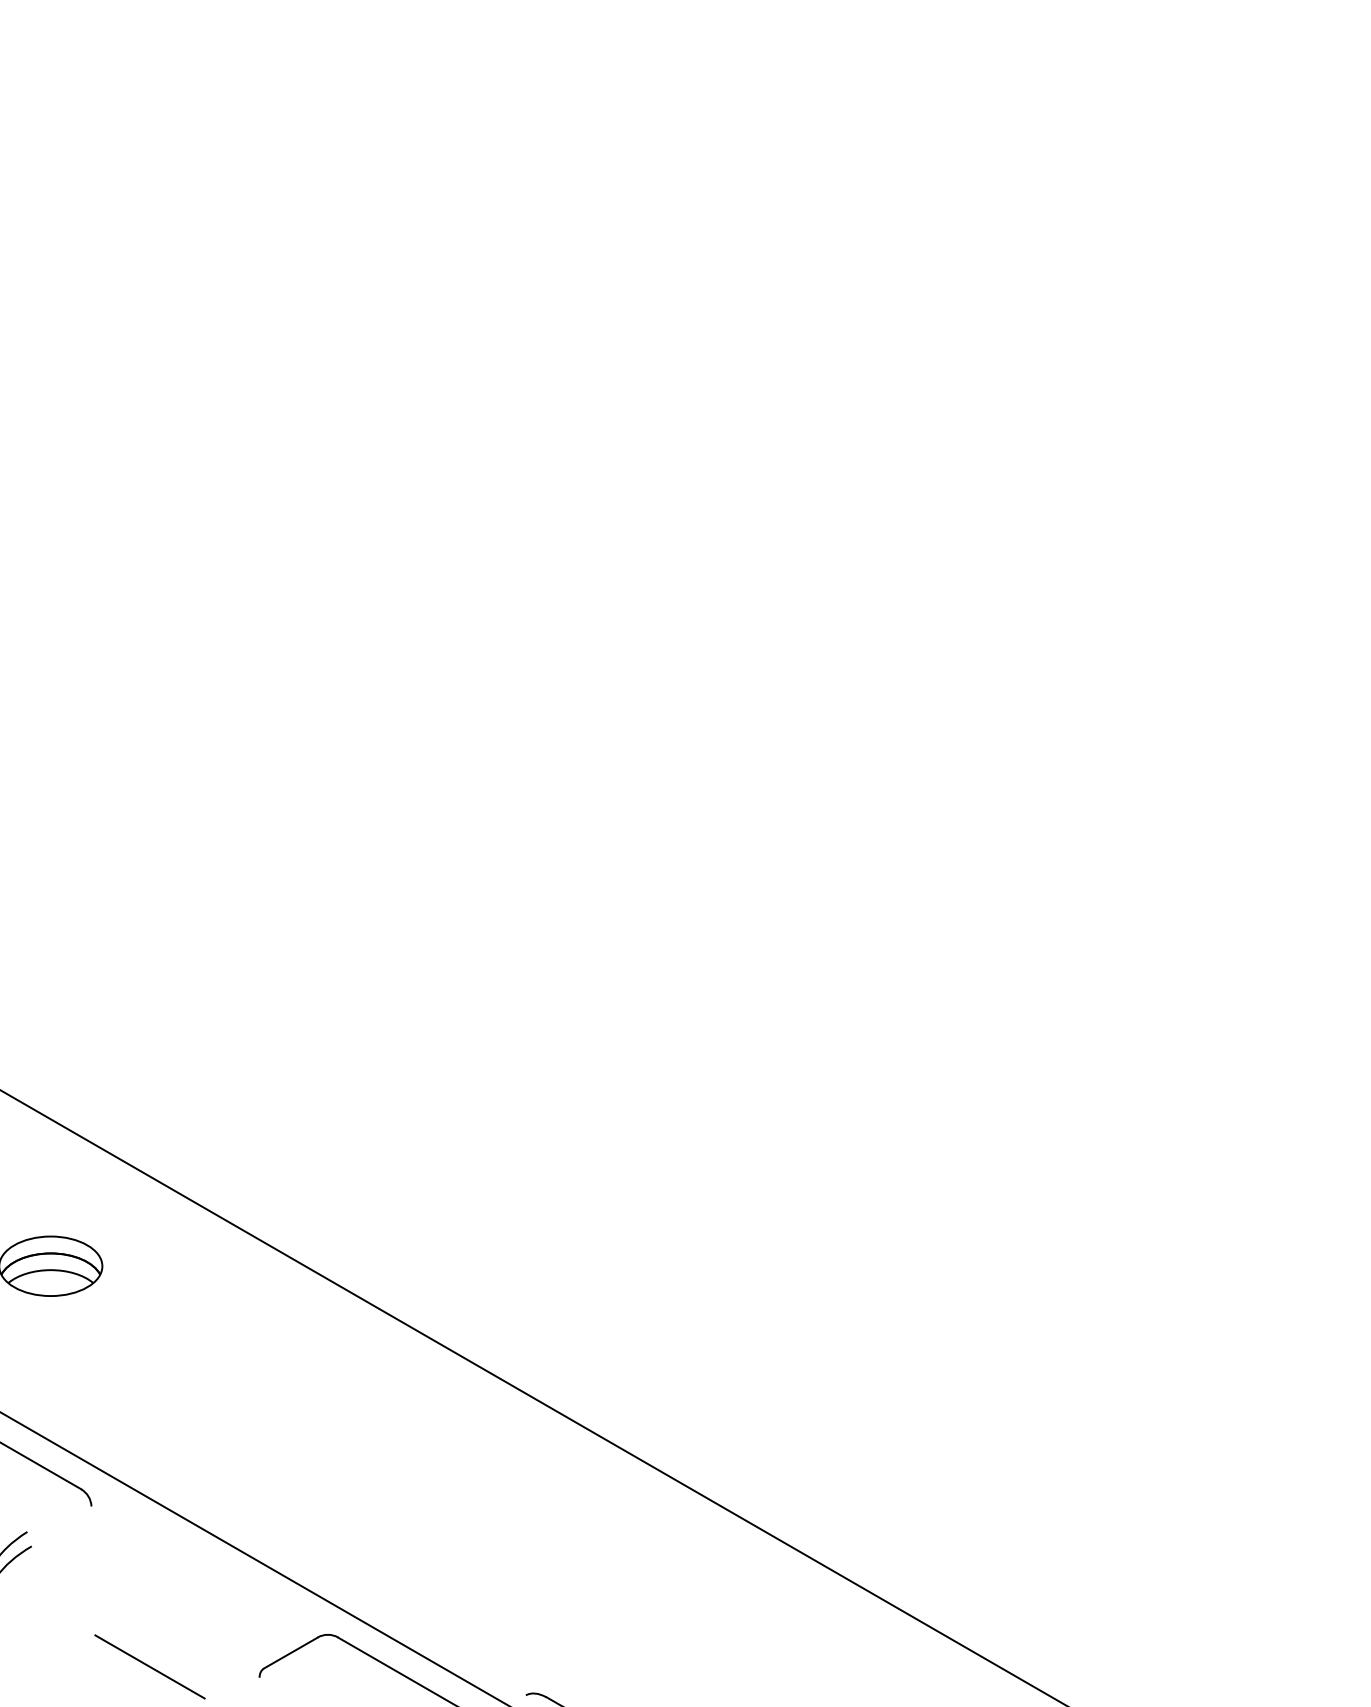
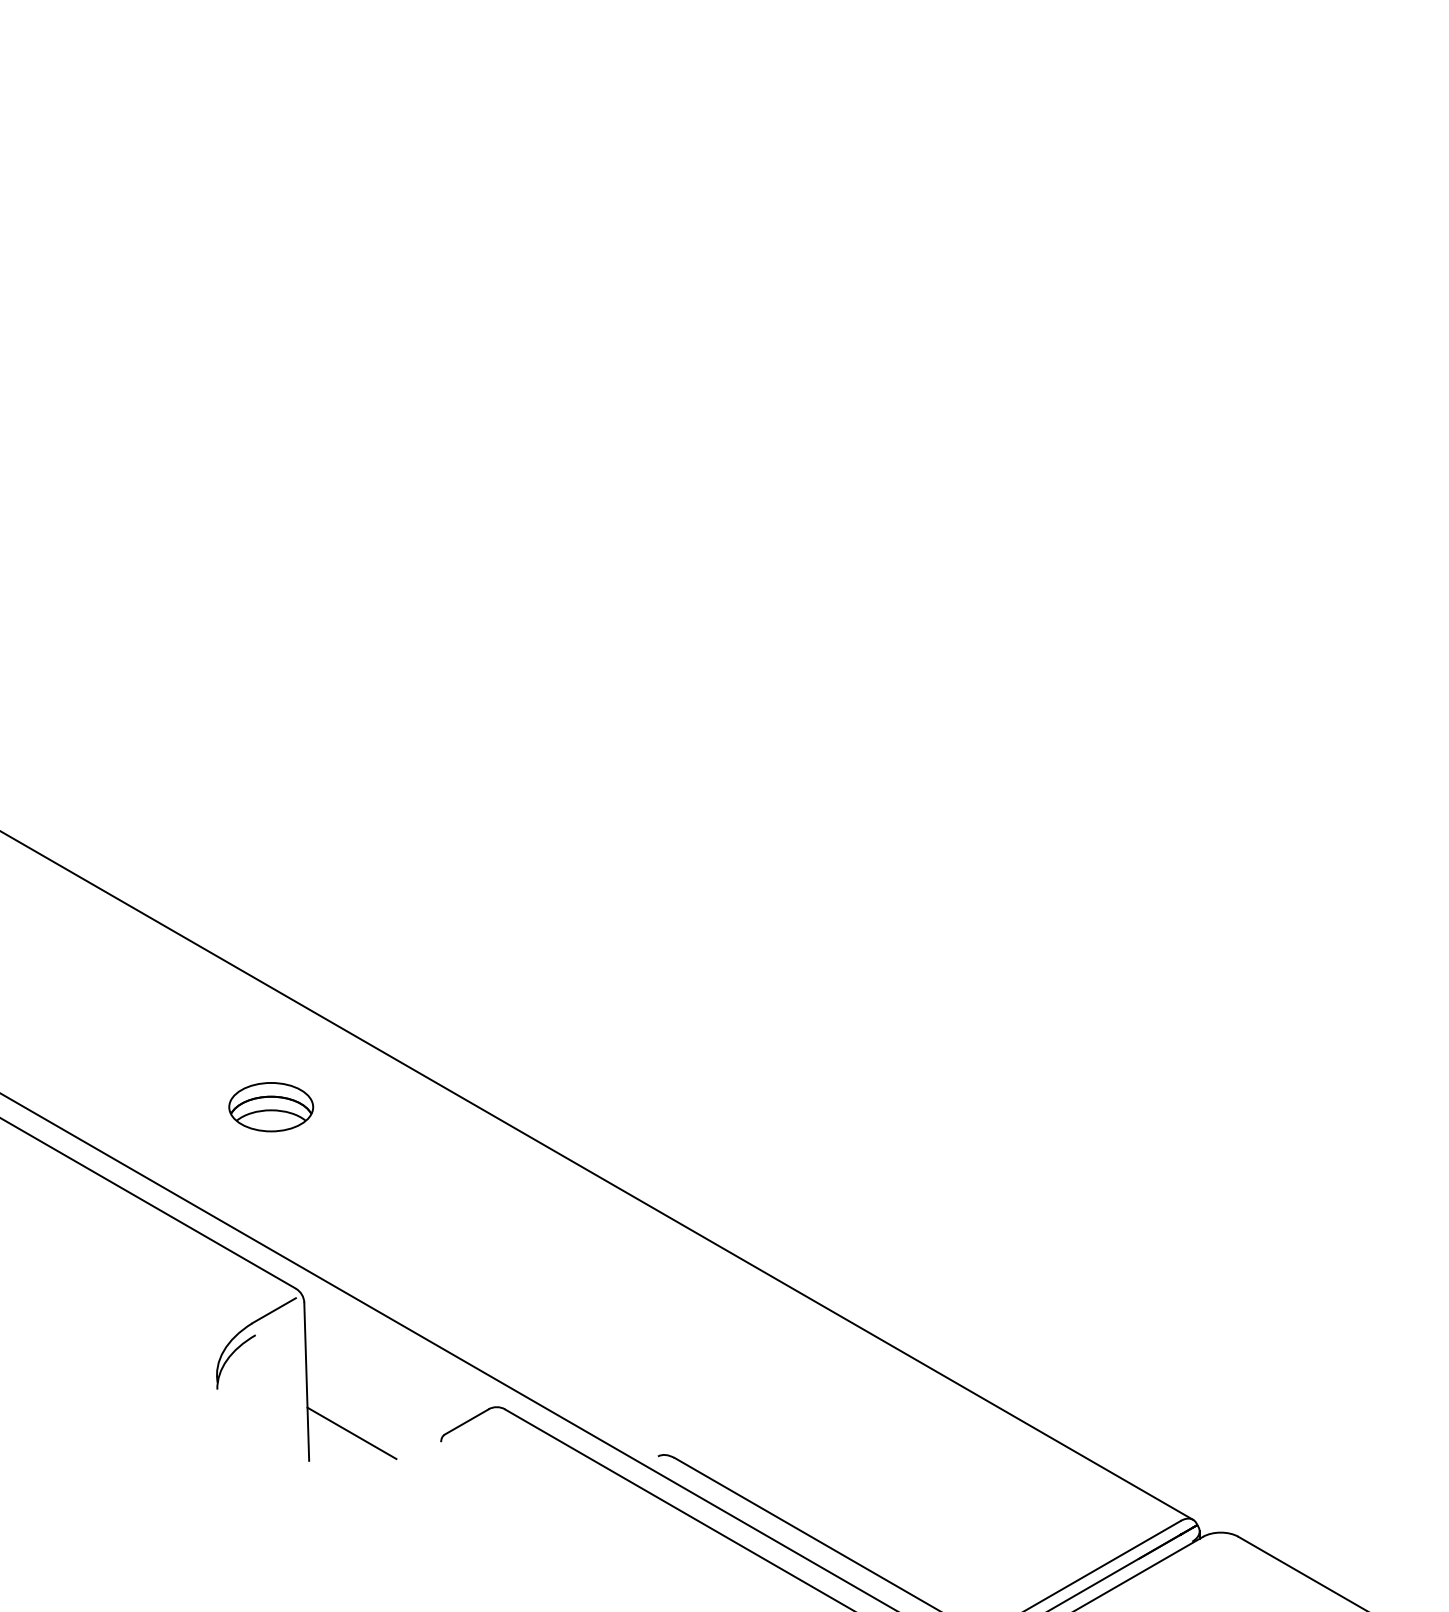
line: (53, 1516) -> (273, 1310), added
line: (94, 1603) -> (306, 1381), added

